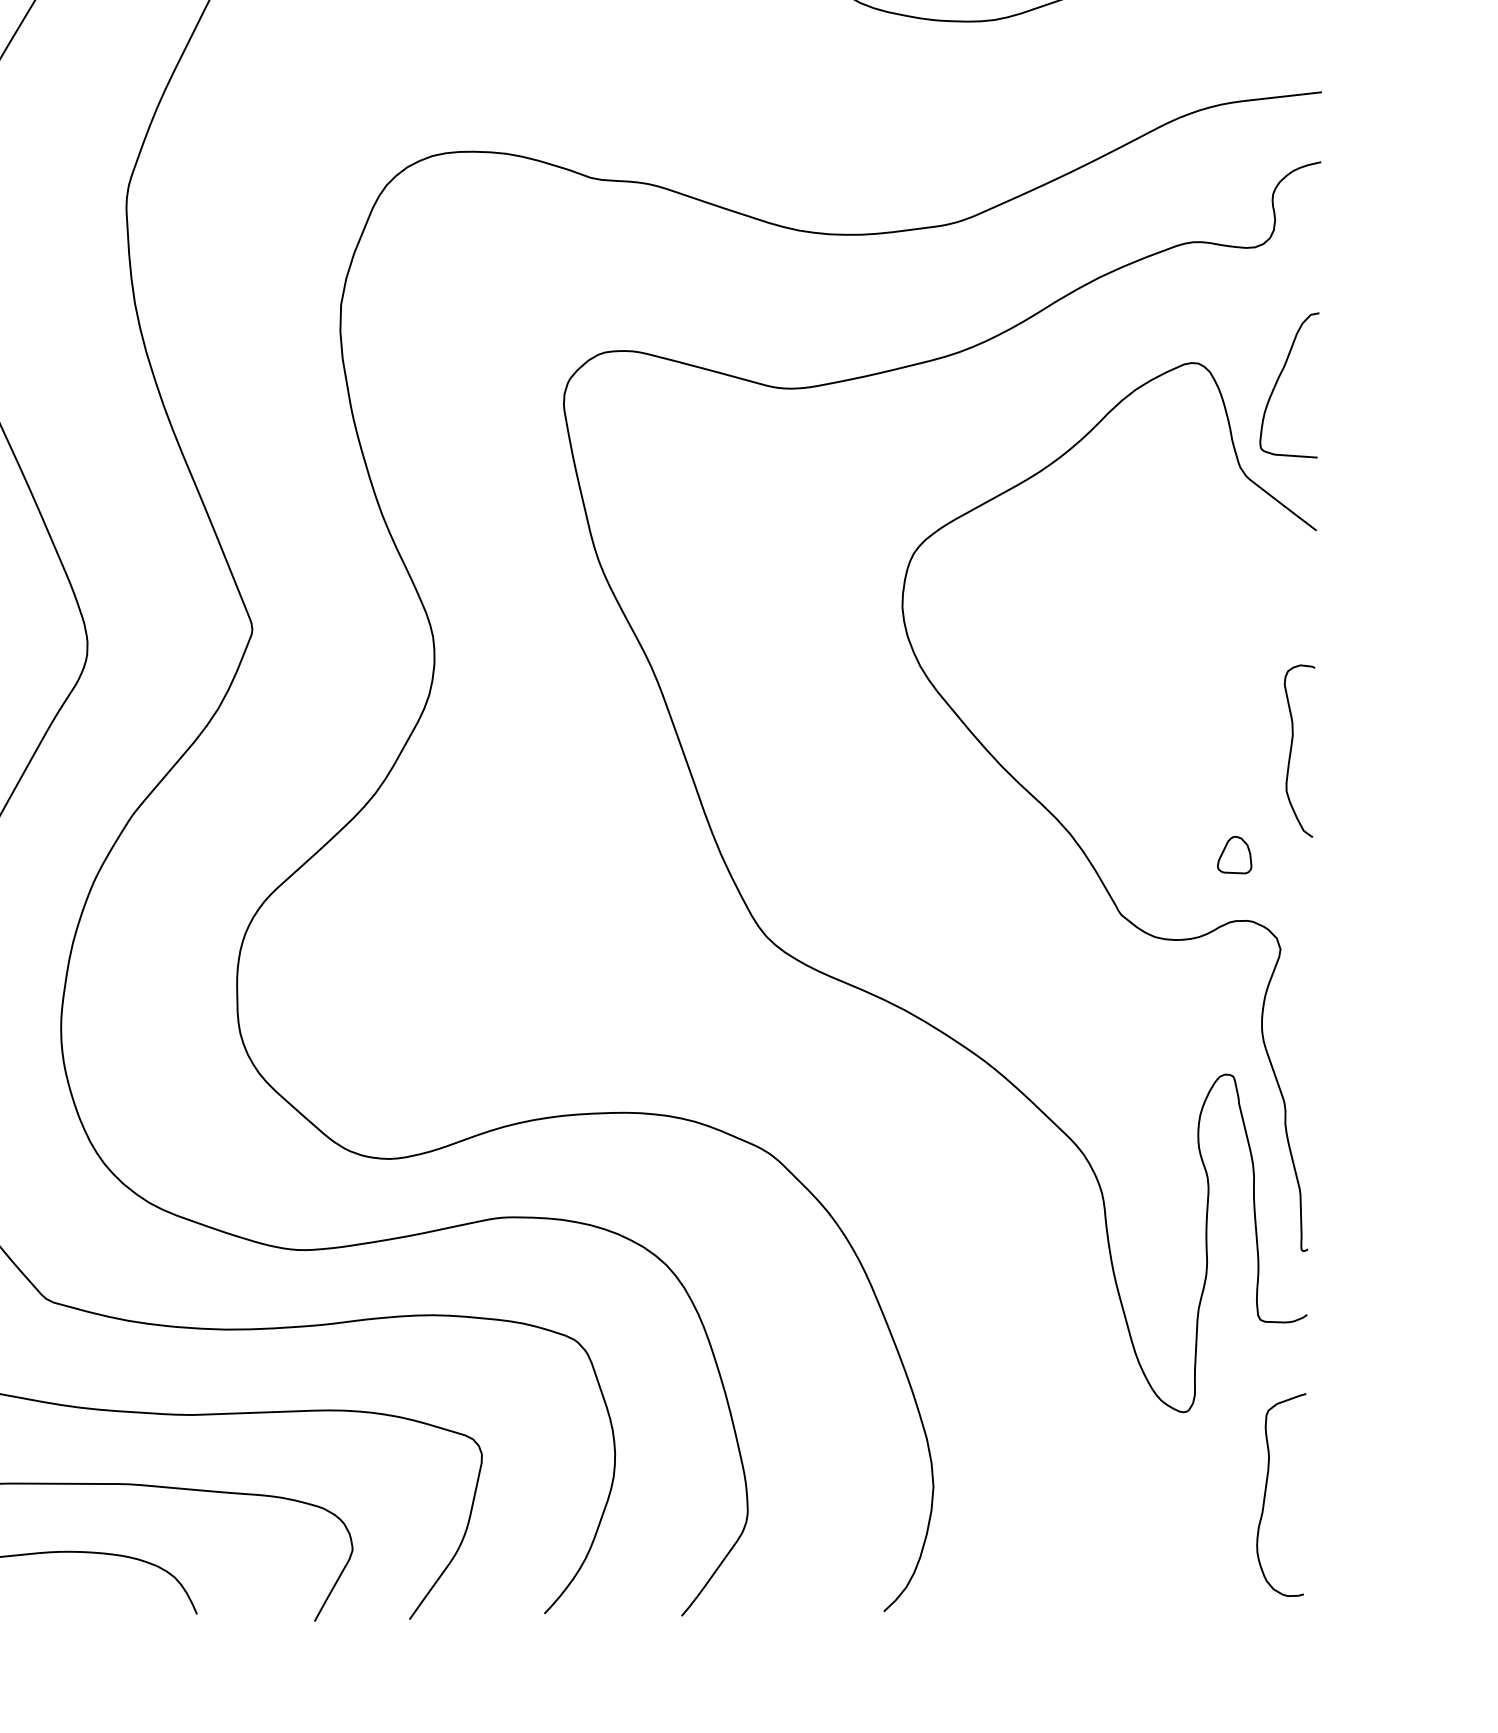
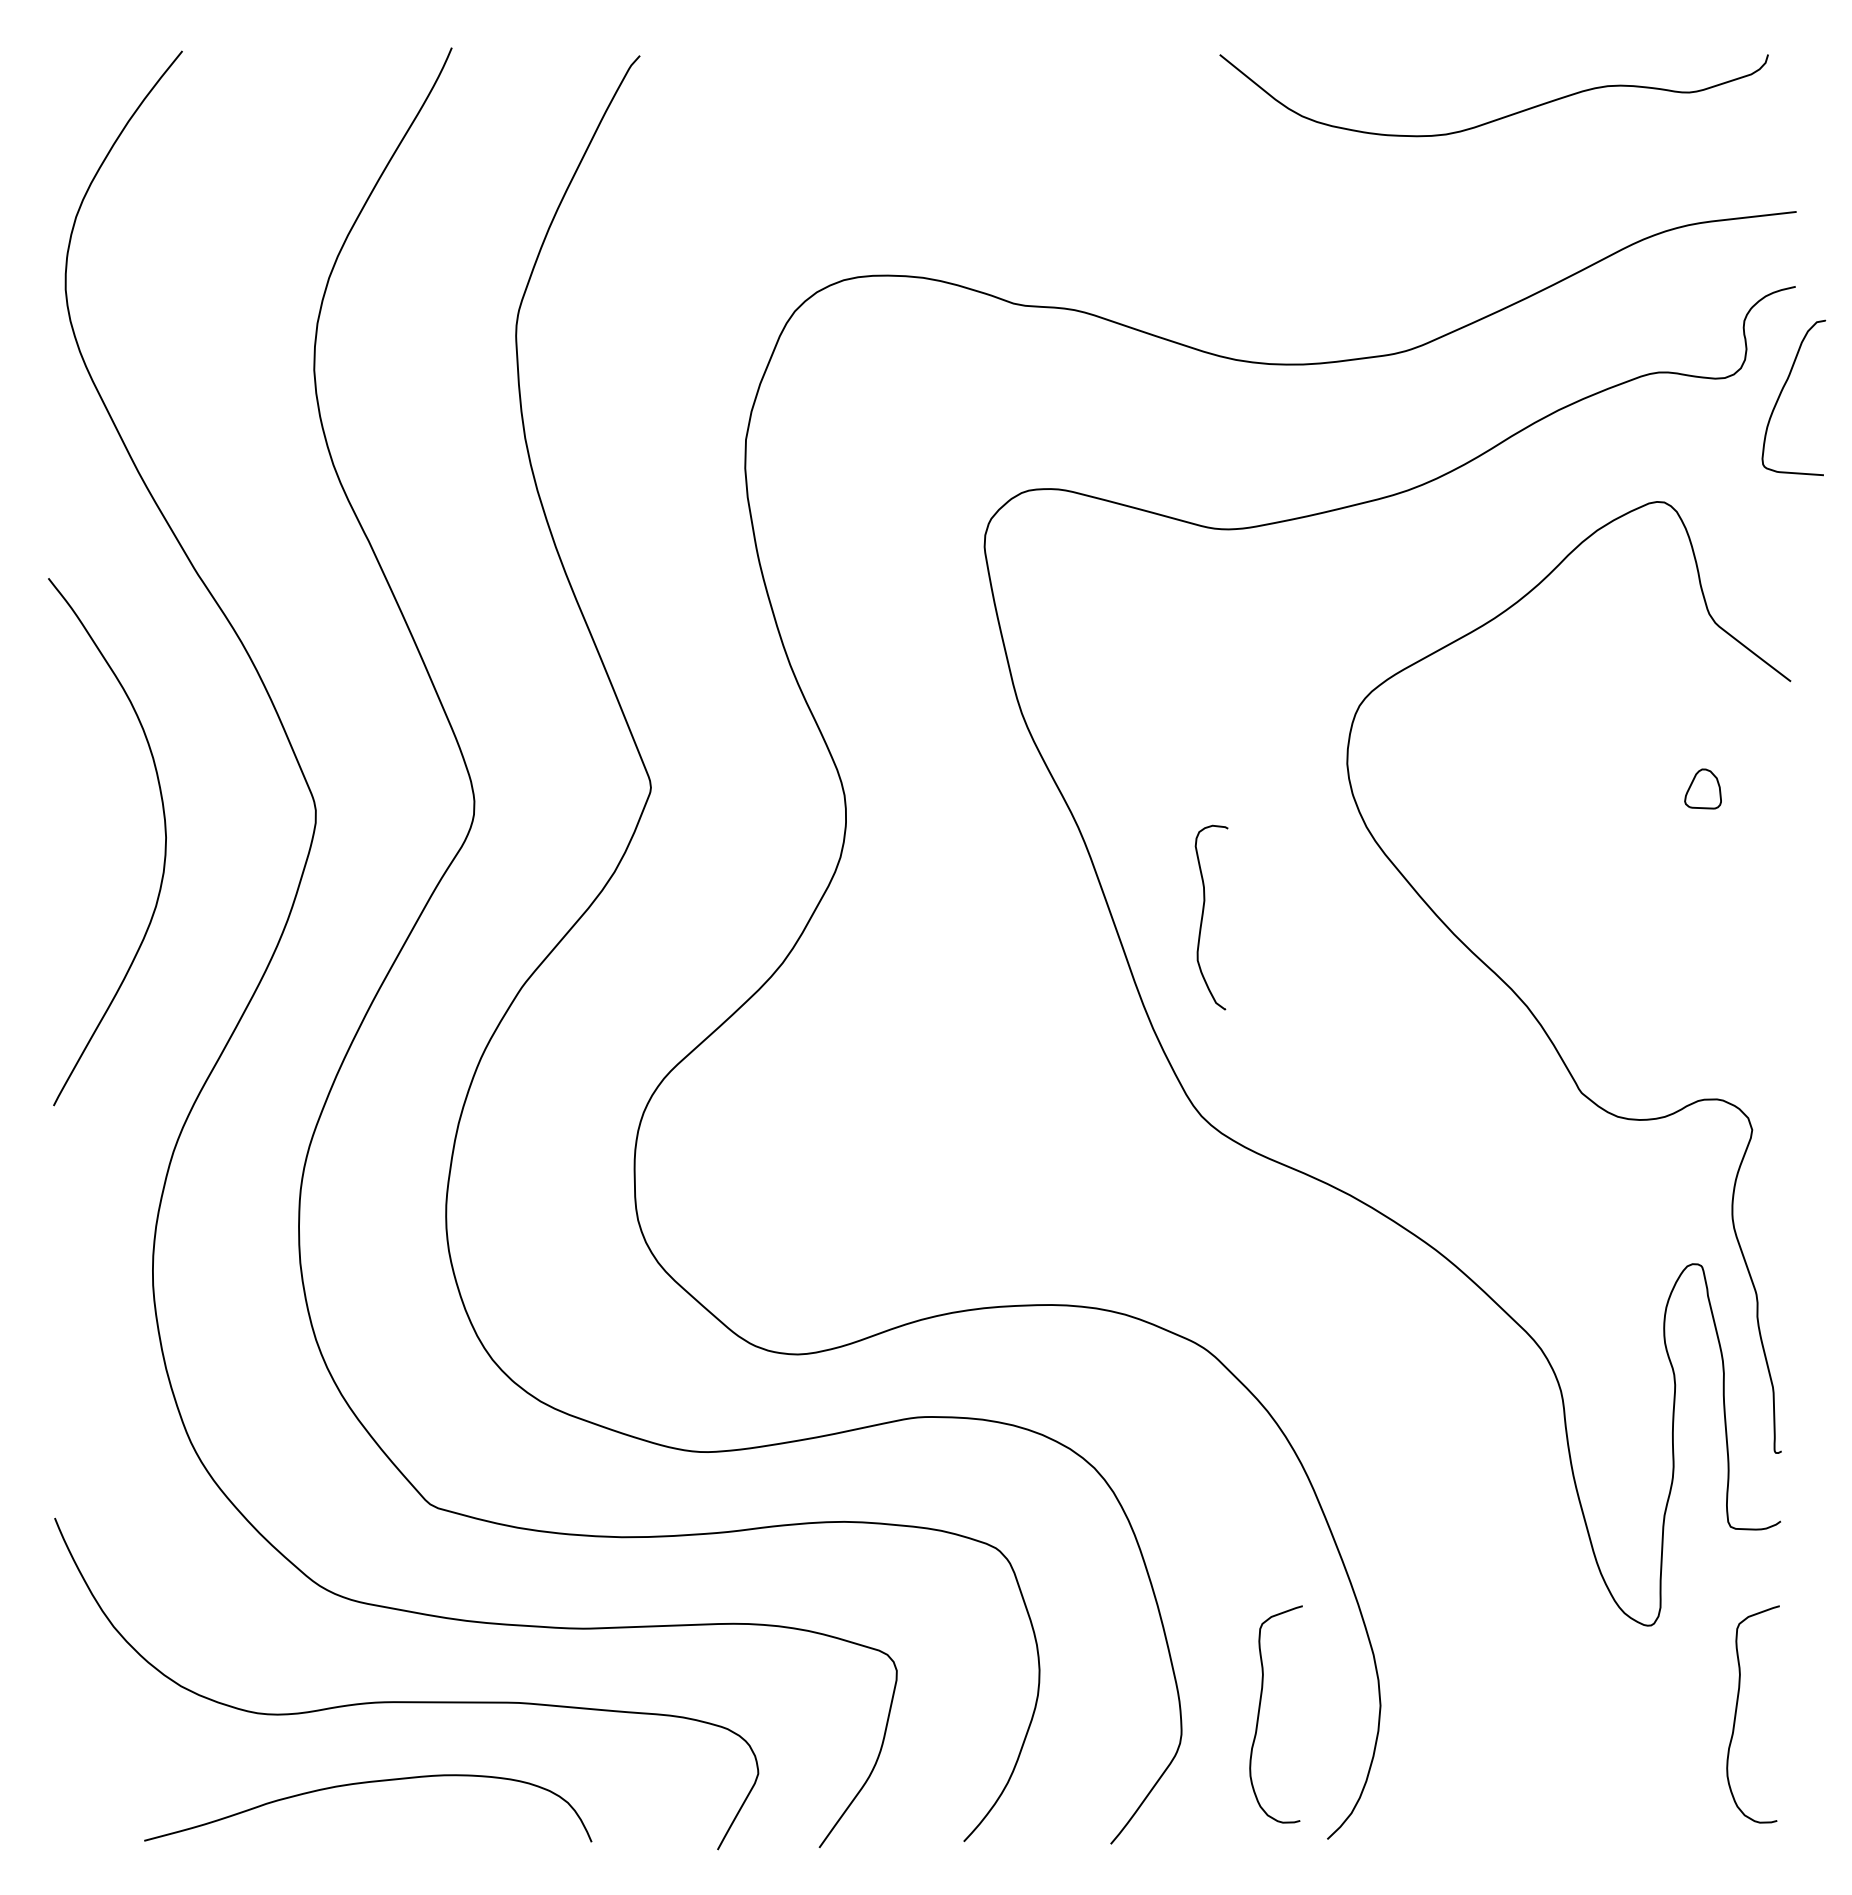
curve: (1277, 382) -> (1781, 394), moved
curve: (1291, 751) -> (1203, 917), moved
part: (1234, 854) -> (1702, 788), moved
curve: (821, 1490) -> (1260, 1709), added

